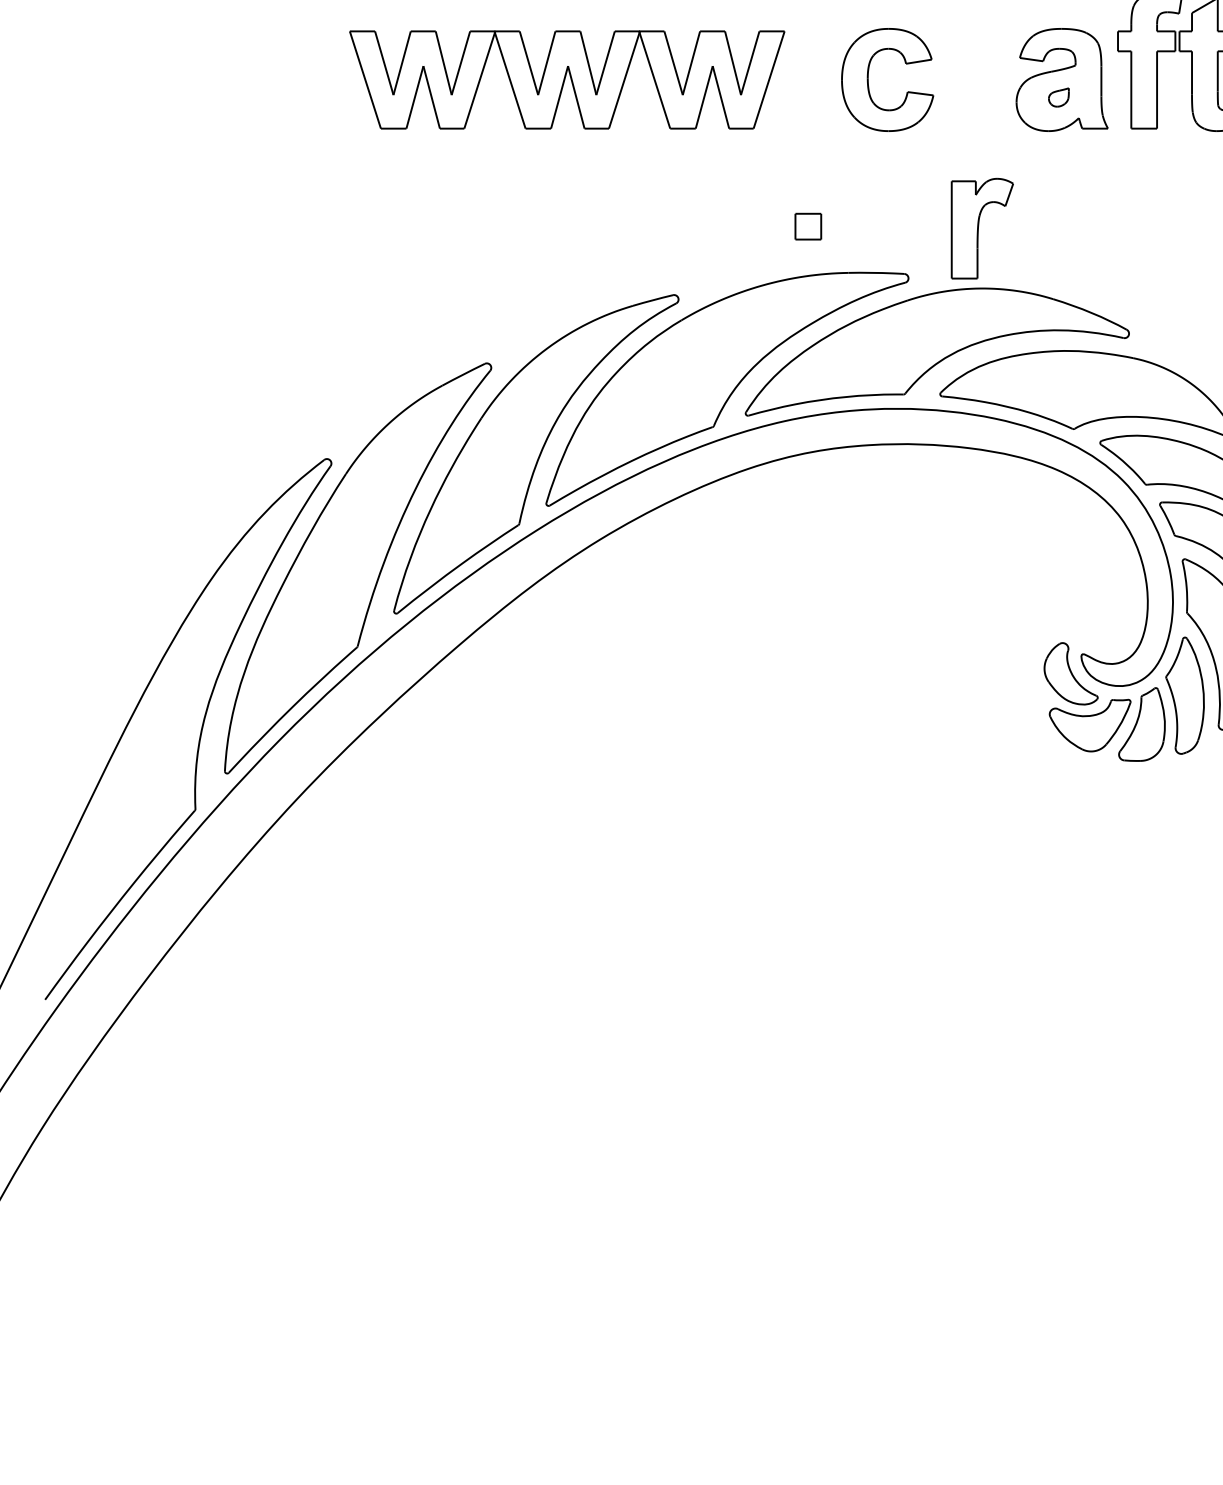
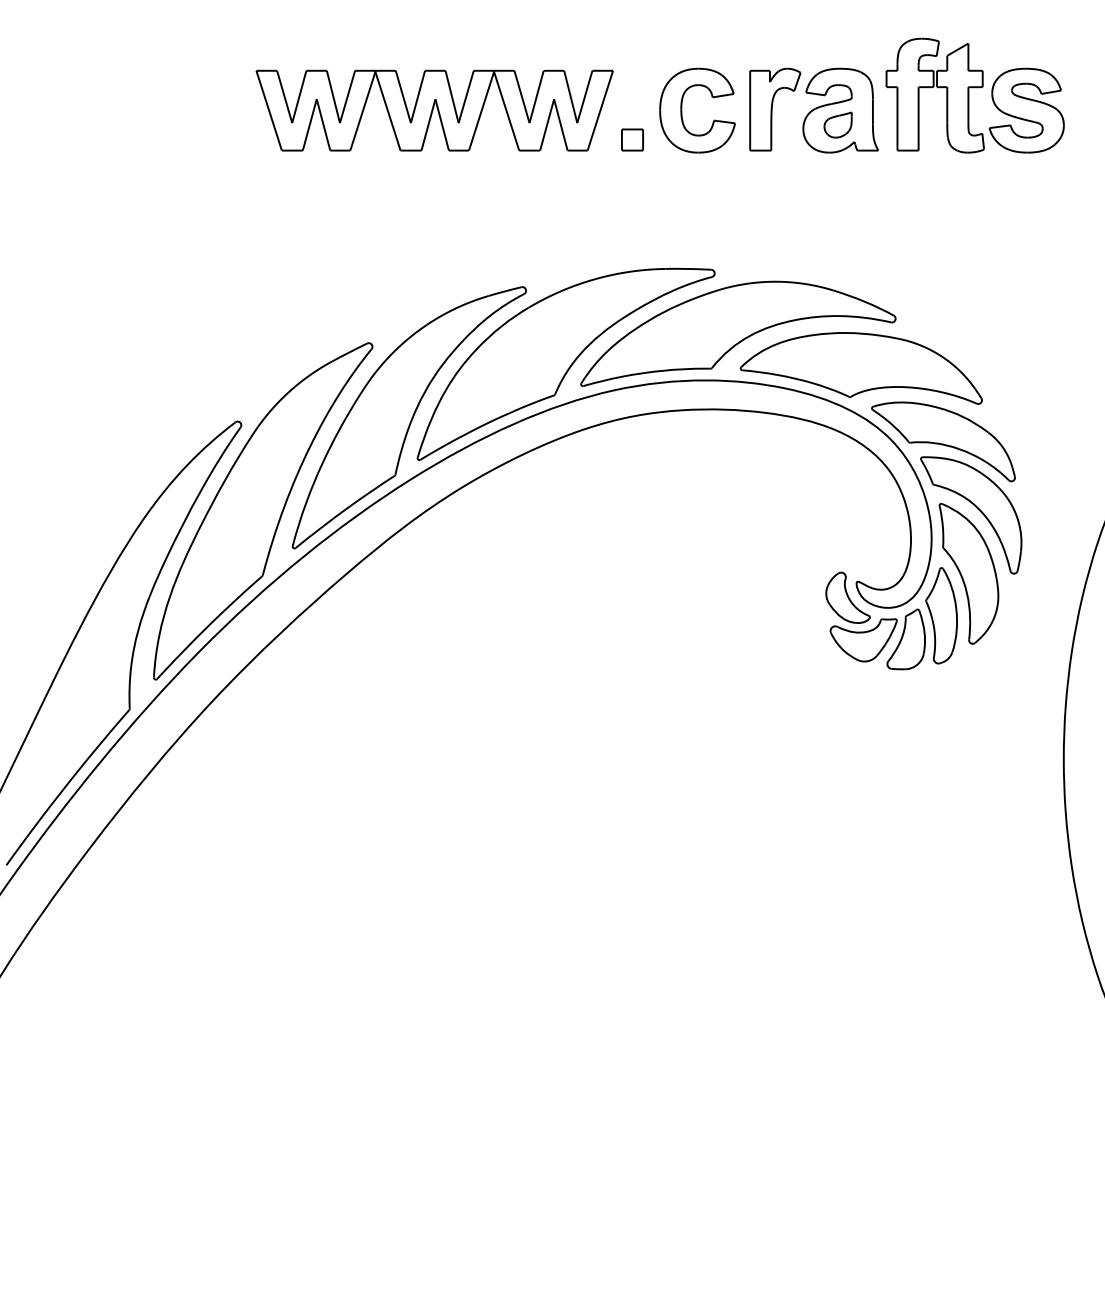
part: (1058, 96) -> (837, 124), size x1.67
part: (808, 226) -> (632, 139), moved
part: (982, 228) -> (775, 109), moved

